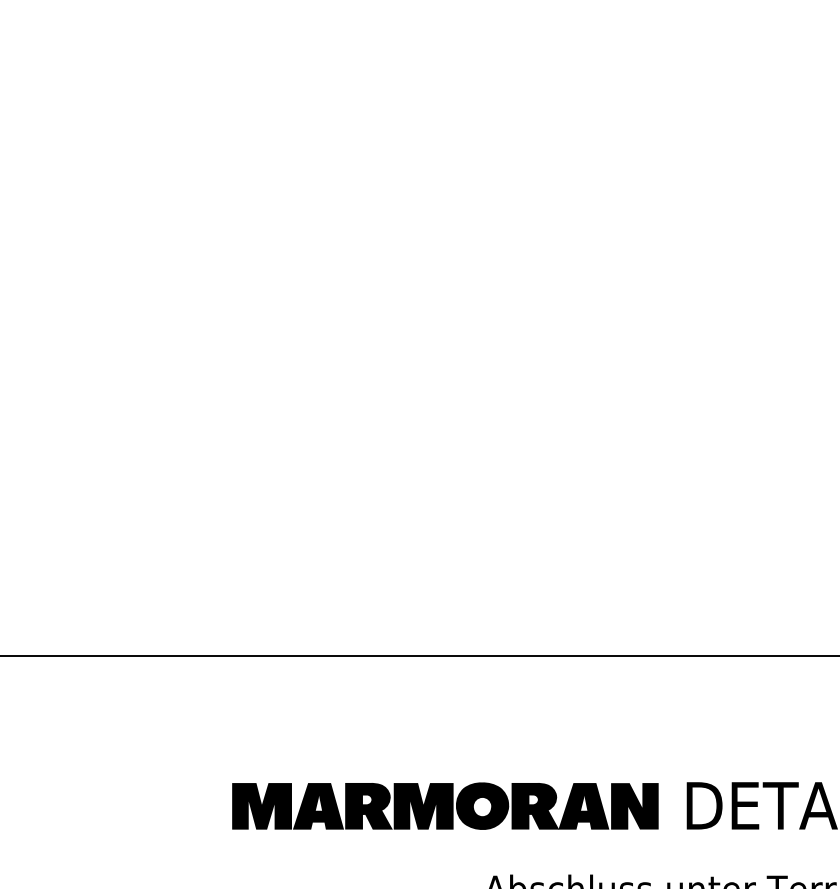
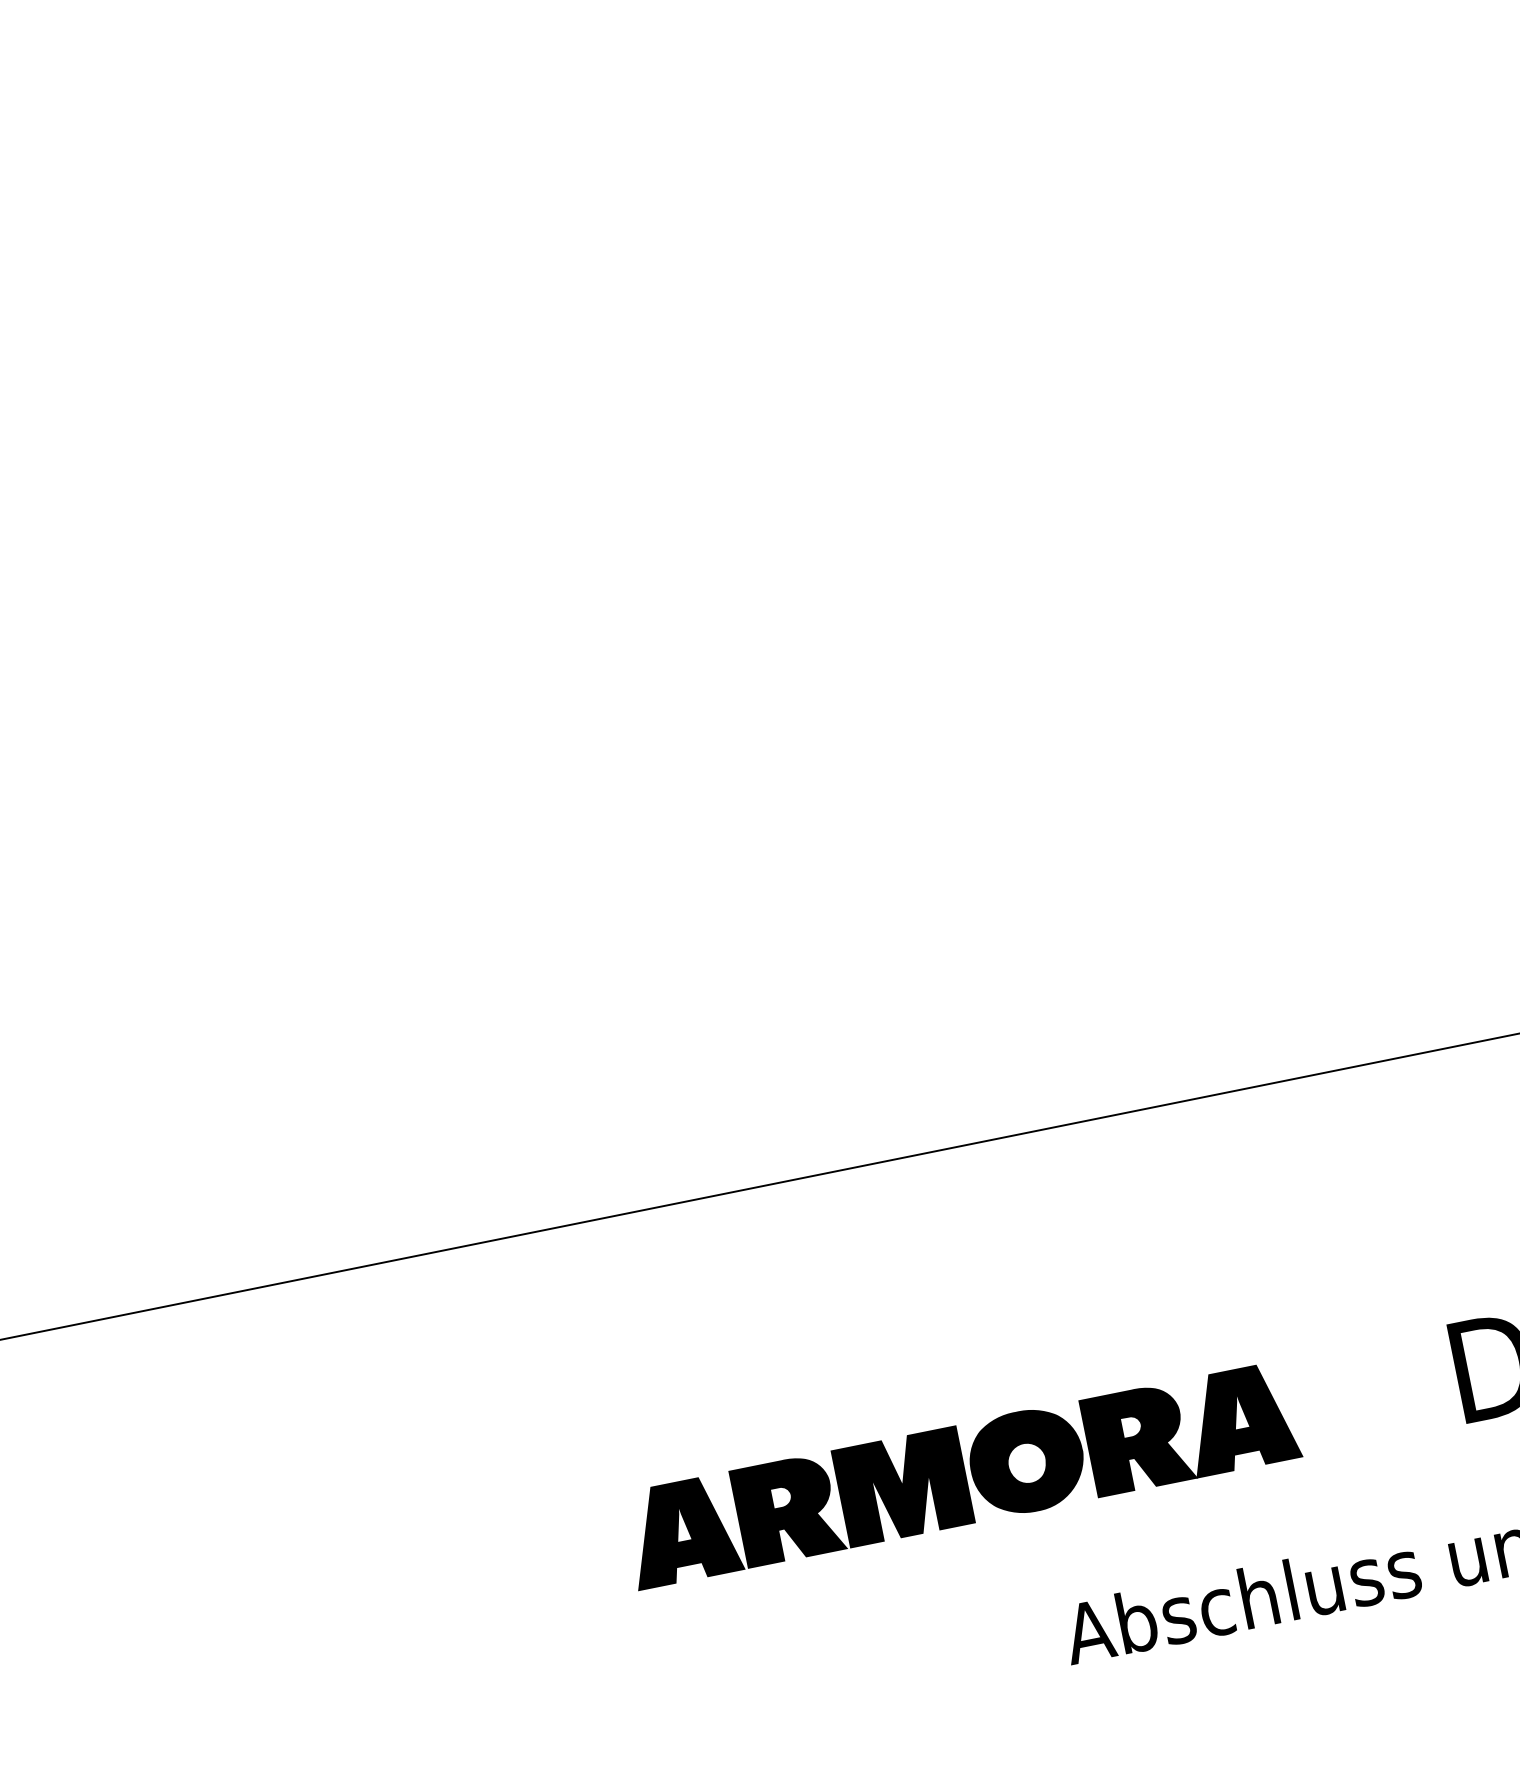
fill: (261, 806) -> (562, 1555), removed
fill: (634, 806) -> (1346, 1397), removed

